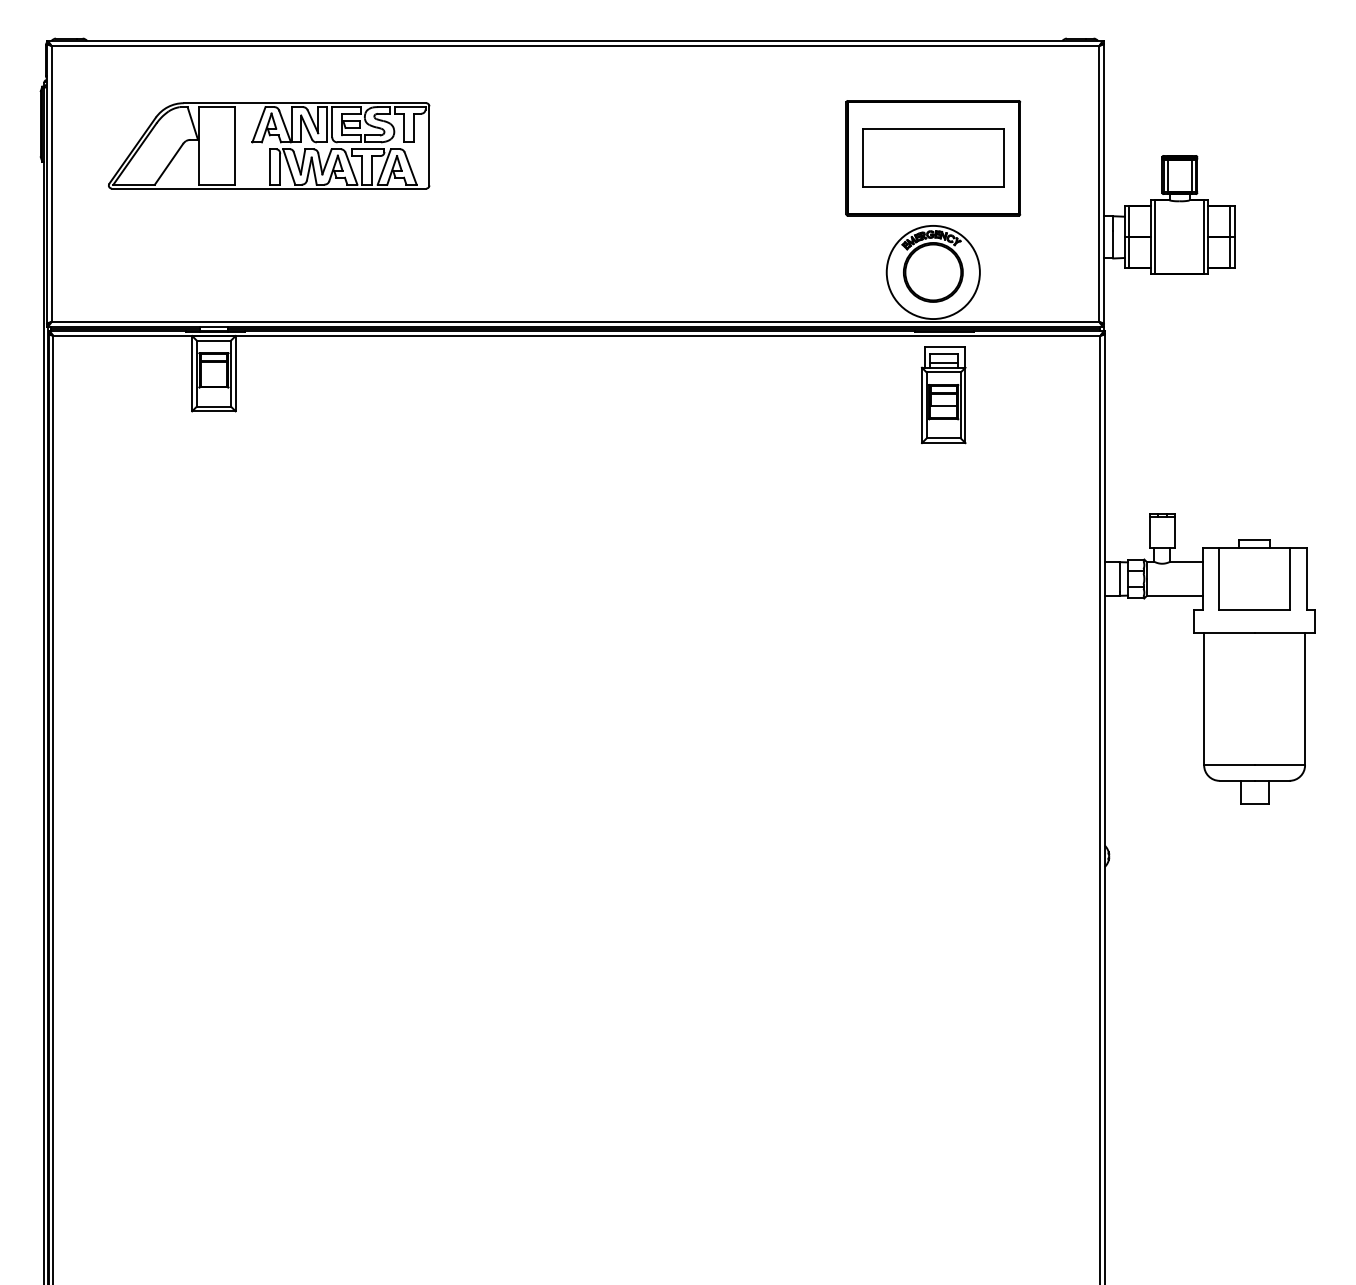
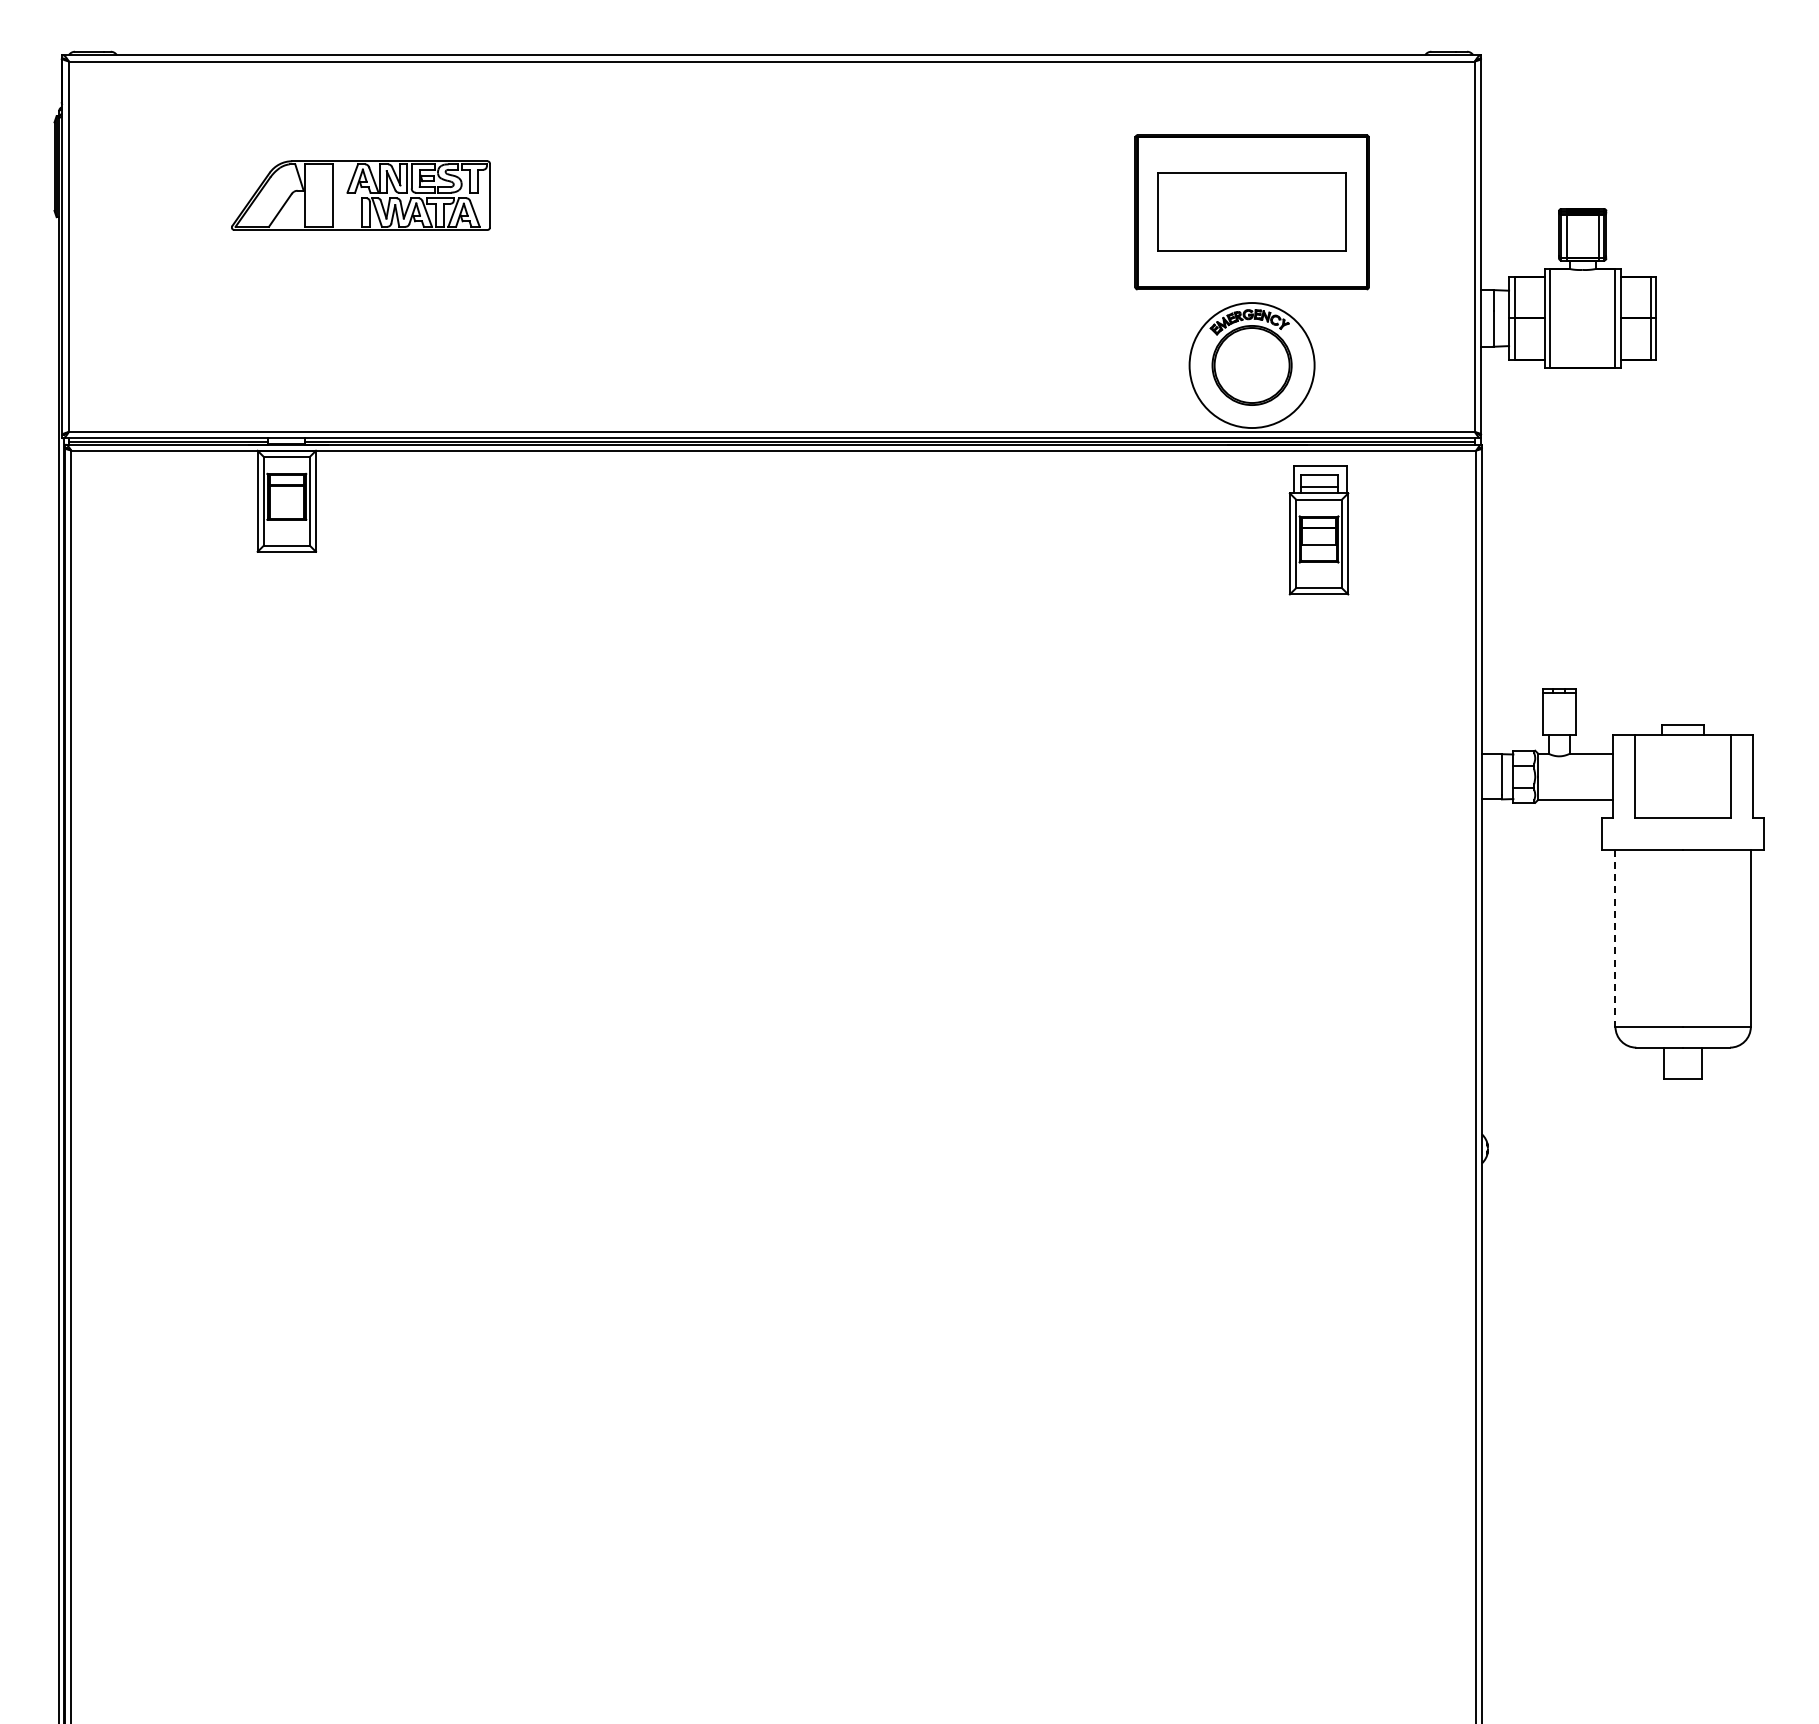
part: (268, 145) -> (360, 195), size x0.6
part: (943, 395) -> (1318, 530), moved
line: (1204, 699) -> (1615, 938), solid -> dashed

